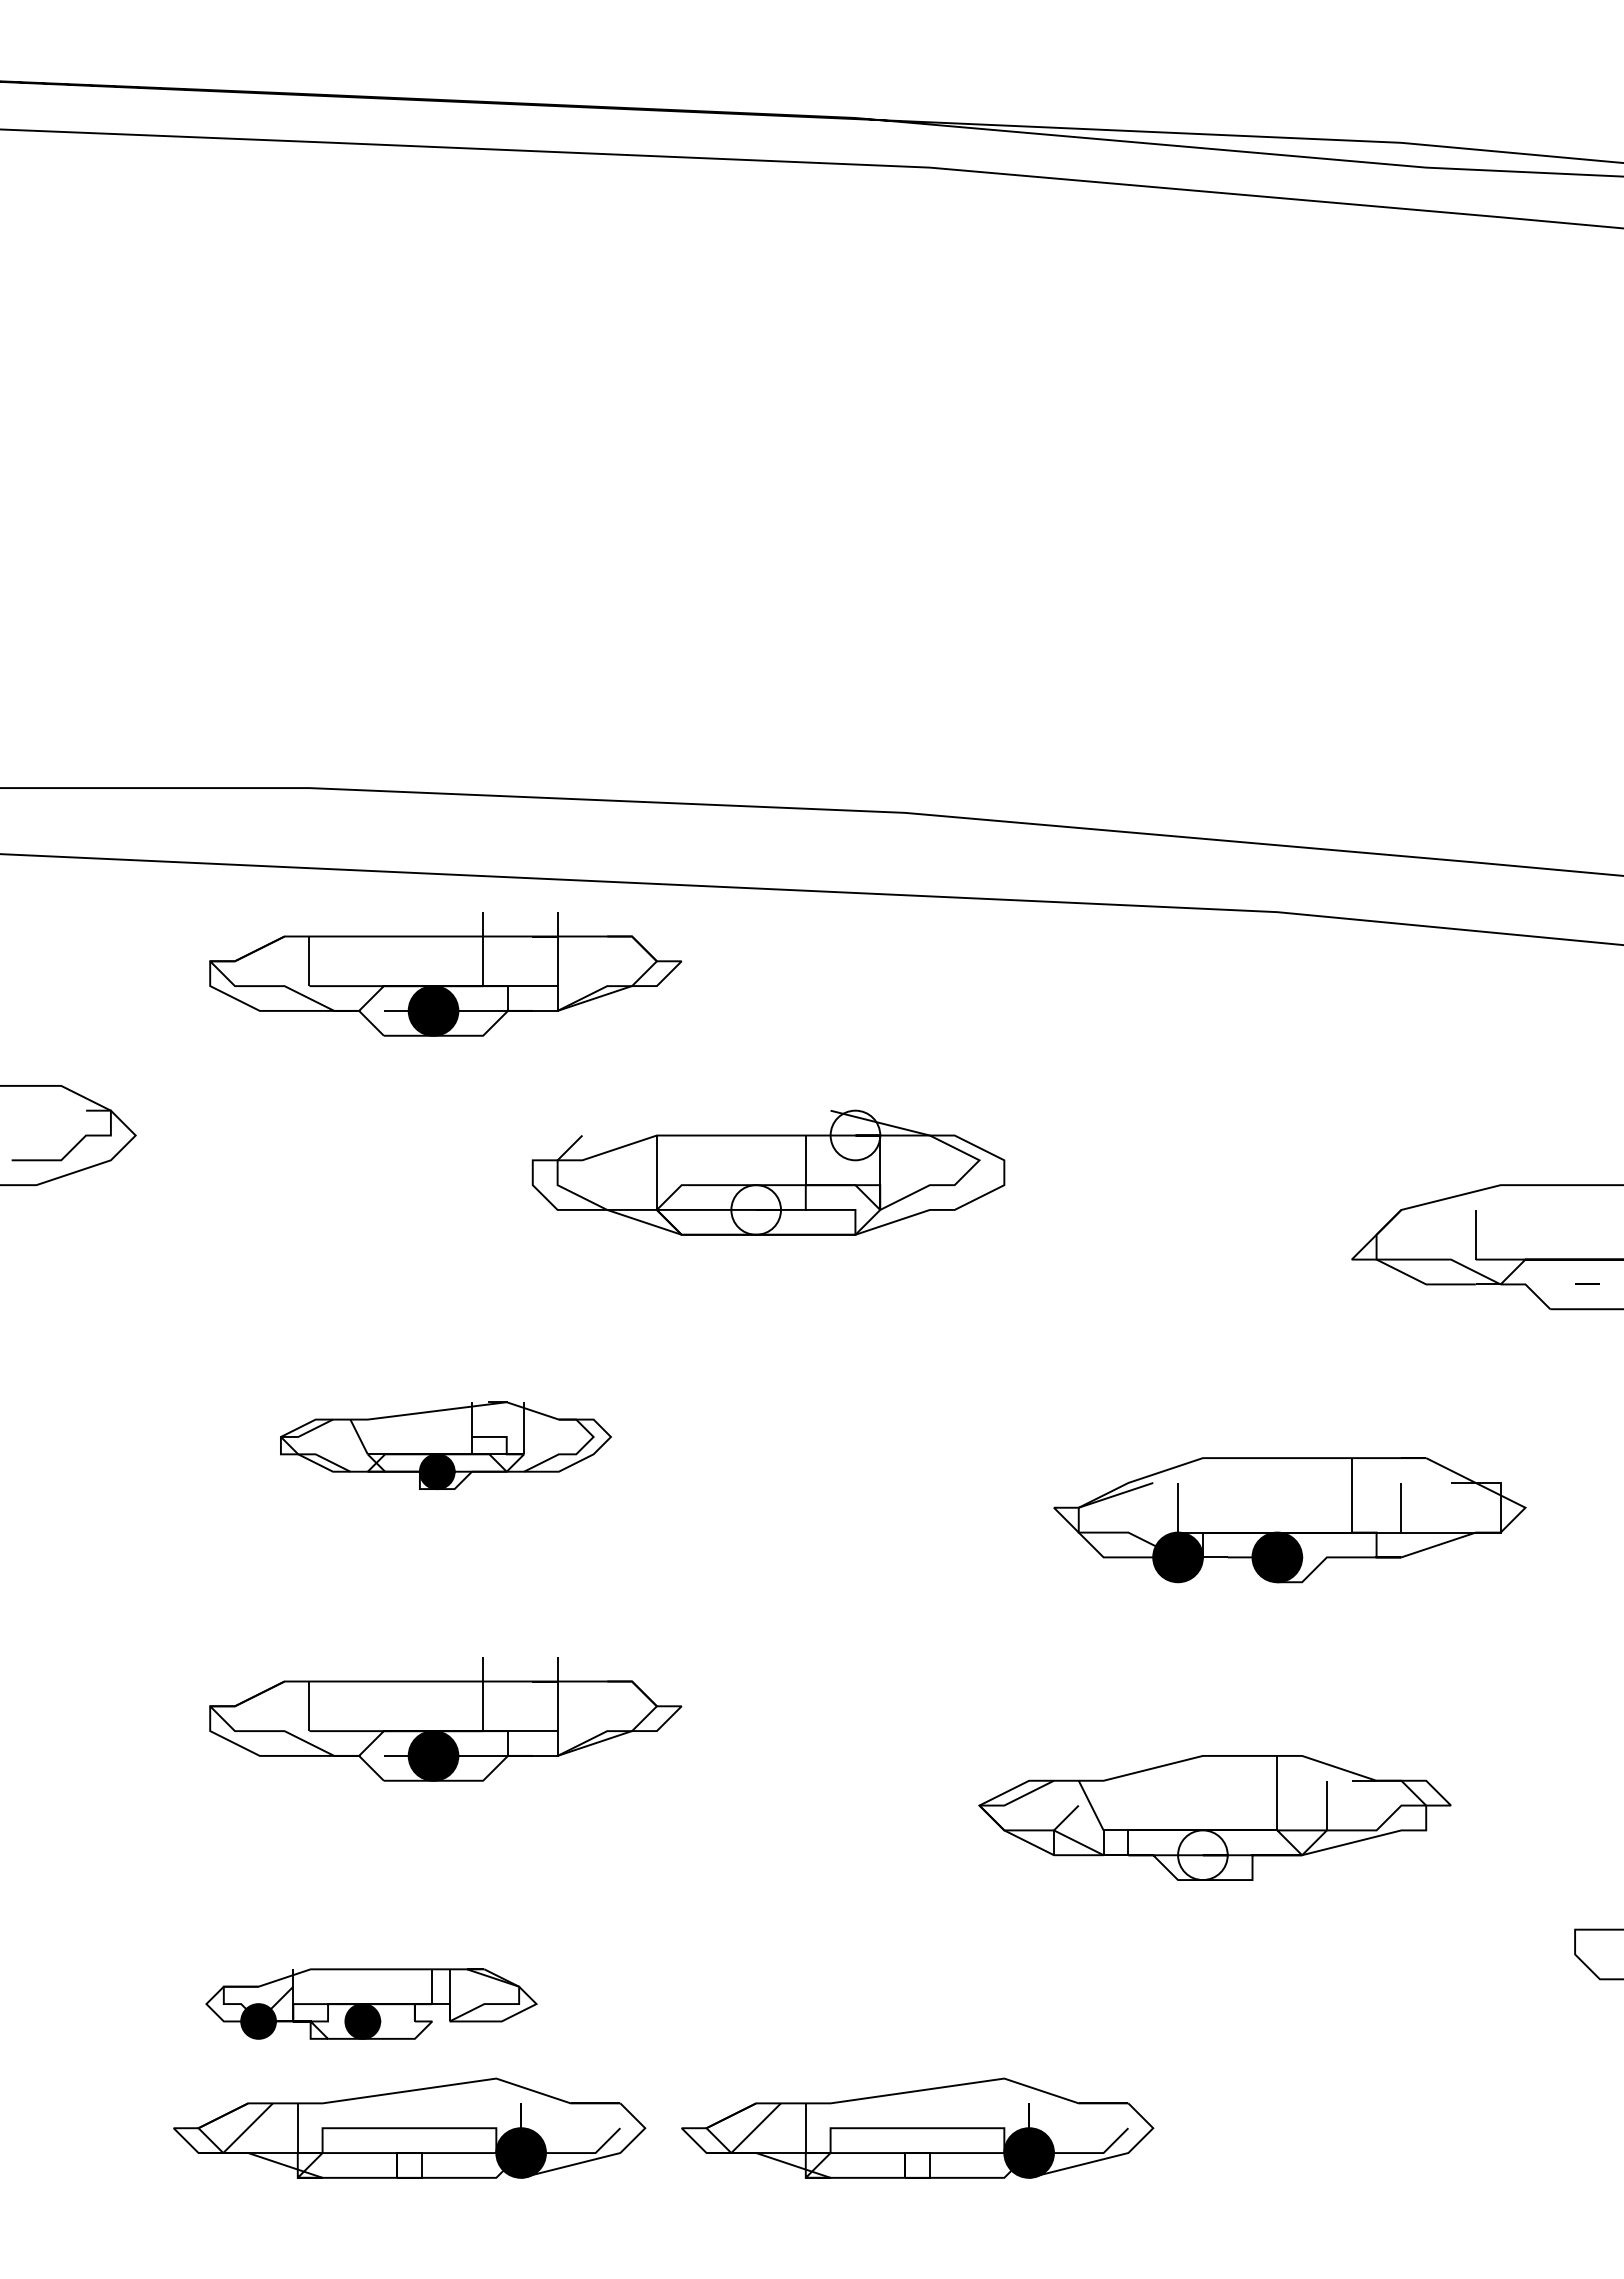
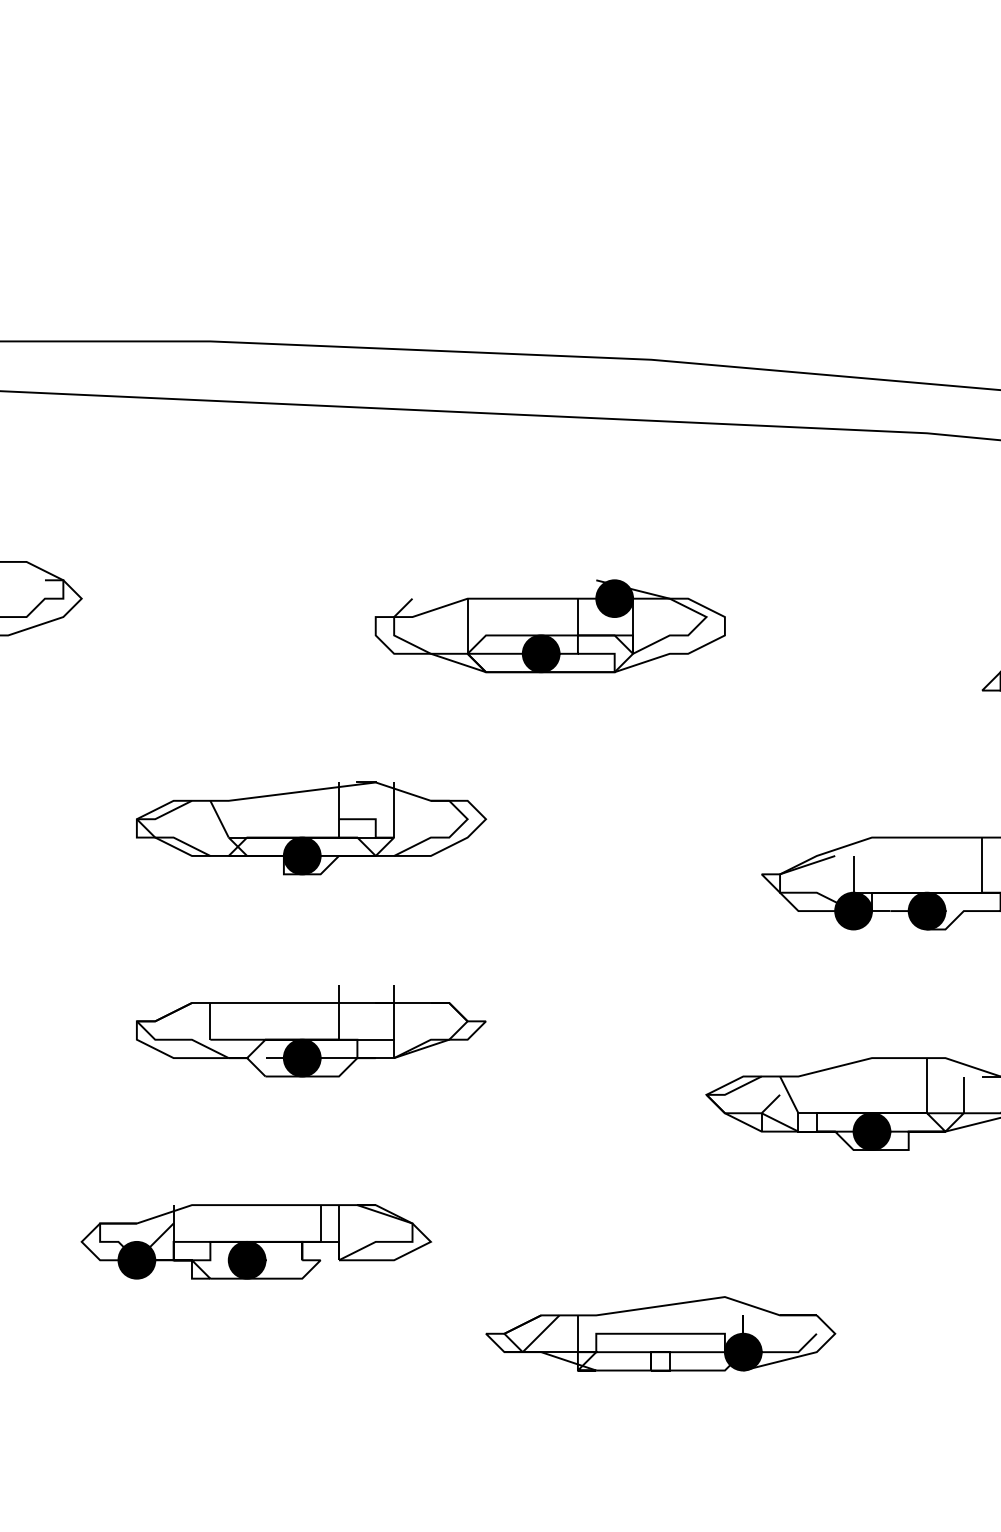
part: (445, 974) -> (311, 479), removed
fill: (855, 1135) -> (614, 598), added
fill: (756, 1209) -> (541, 653), added
part: (445, 1445) -> (311, 828), size x1.43
fill: (1202, 1855) -> (871, 1131), added
part: (371, 2003) -> (256, 1241), size x1.43
part: (409, 2127) -> (284, 1333), removed

